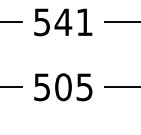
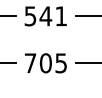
text: (41, 87) -> (30, 63), 505 -> 705

